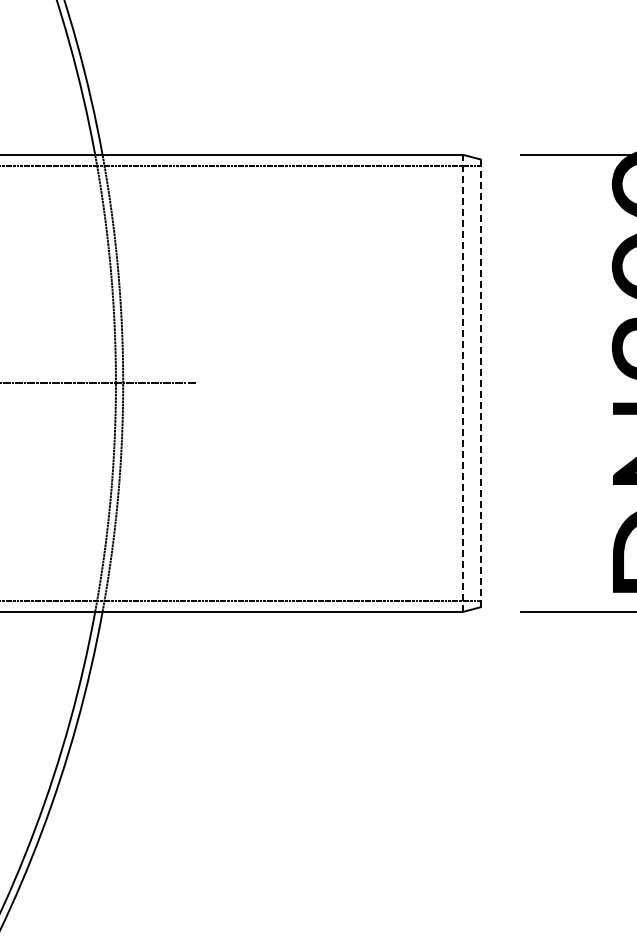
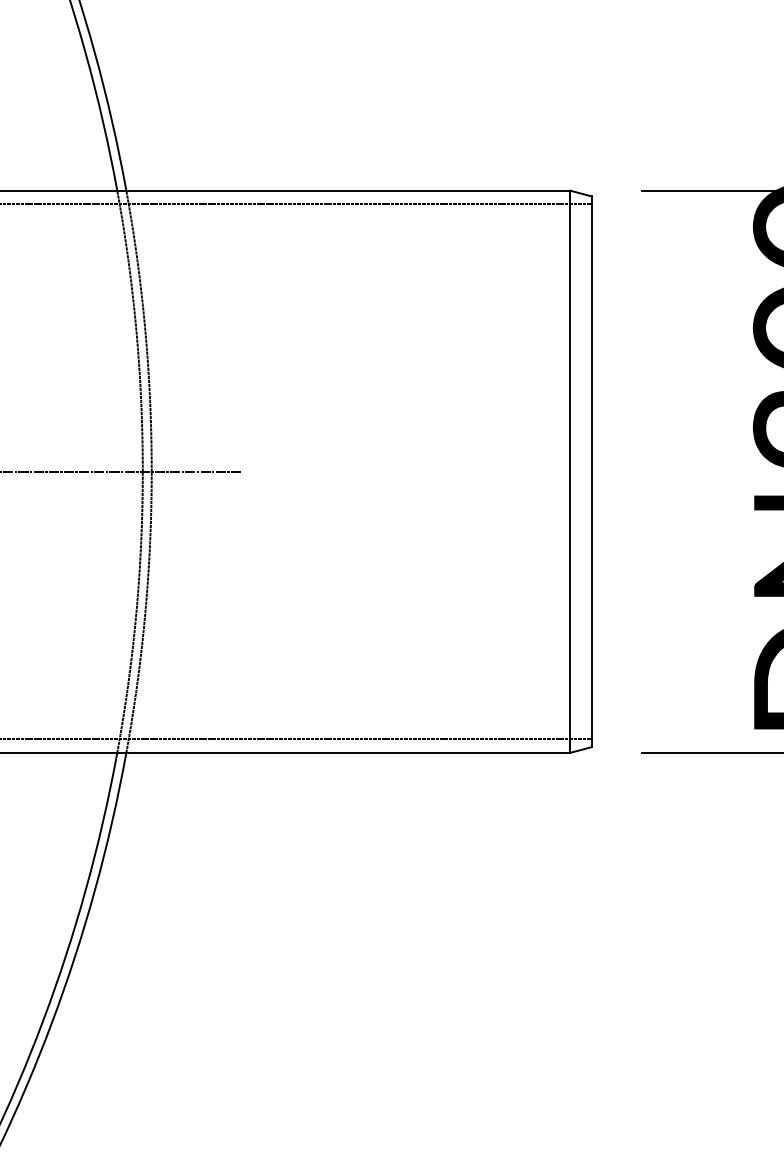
line: (463, 382) -> (570, 470), dashed -> solid
line: (480, 383) -> (591, 471), dashed -> solid

